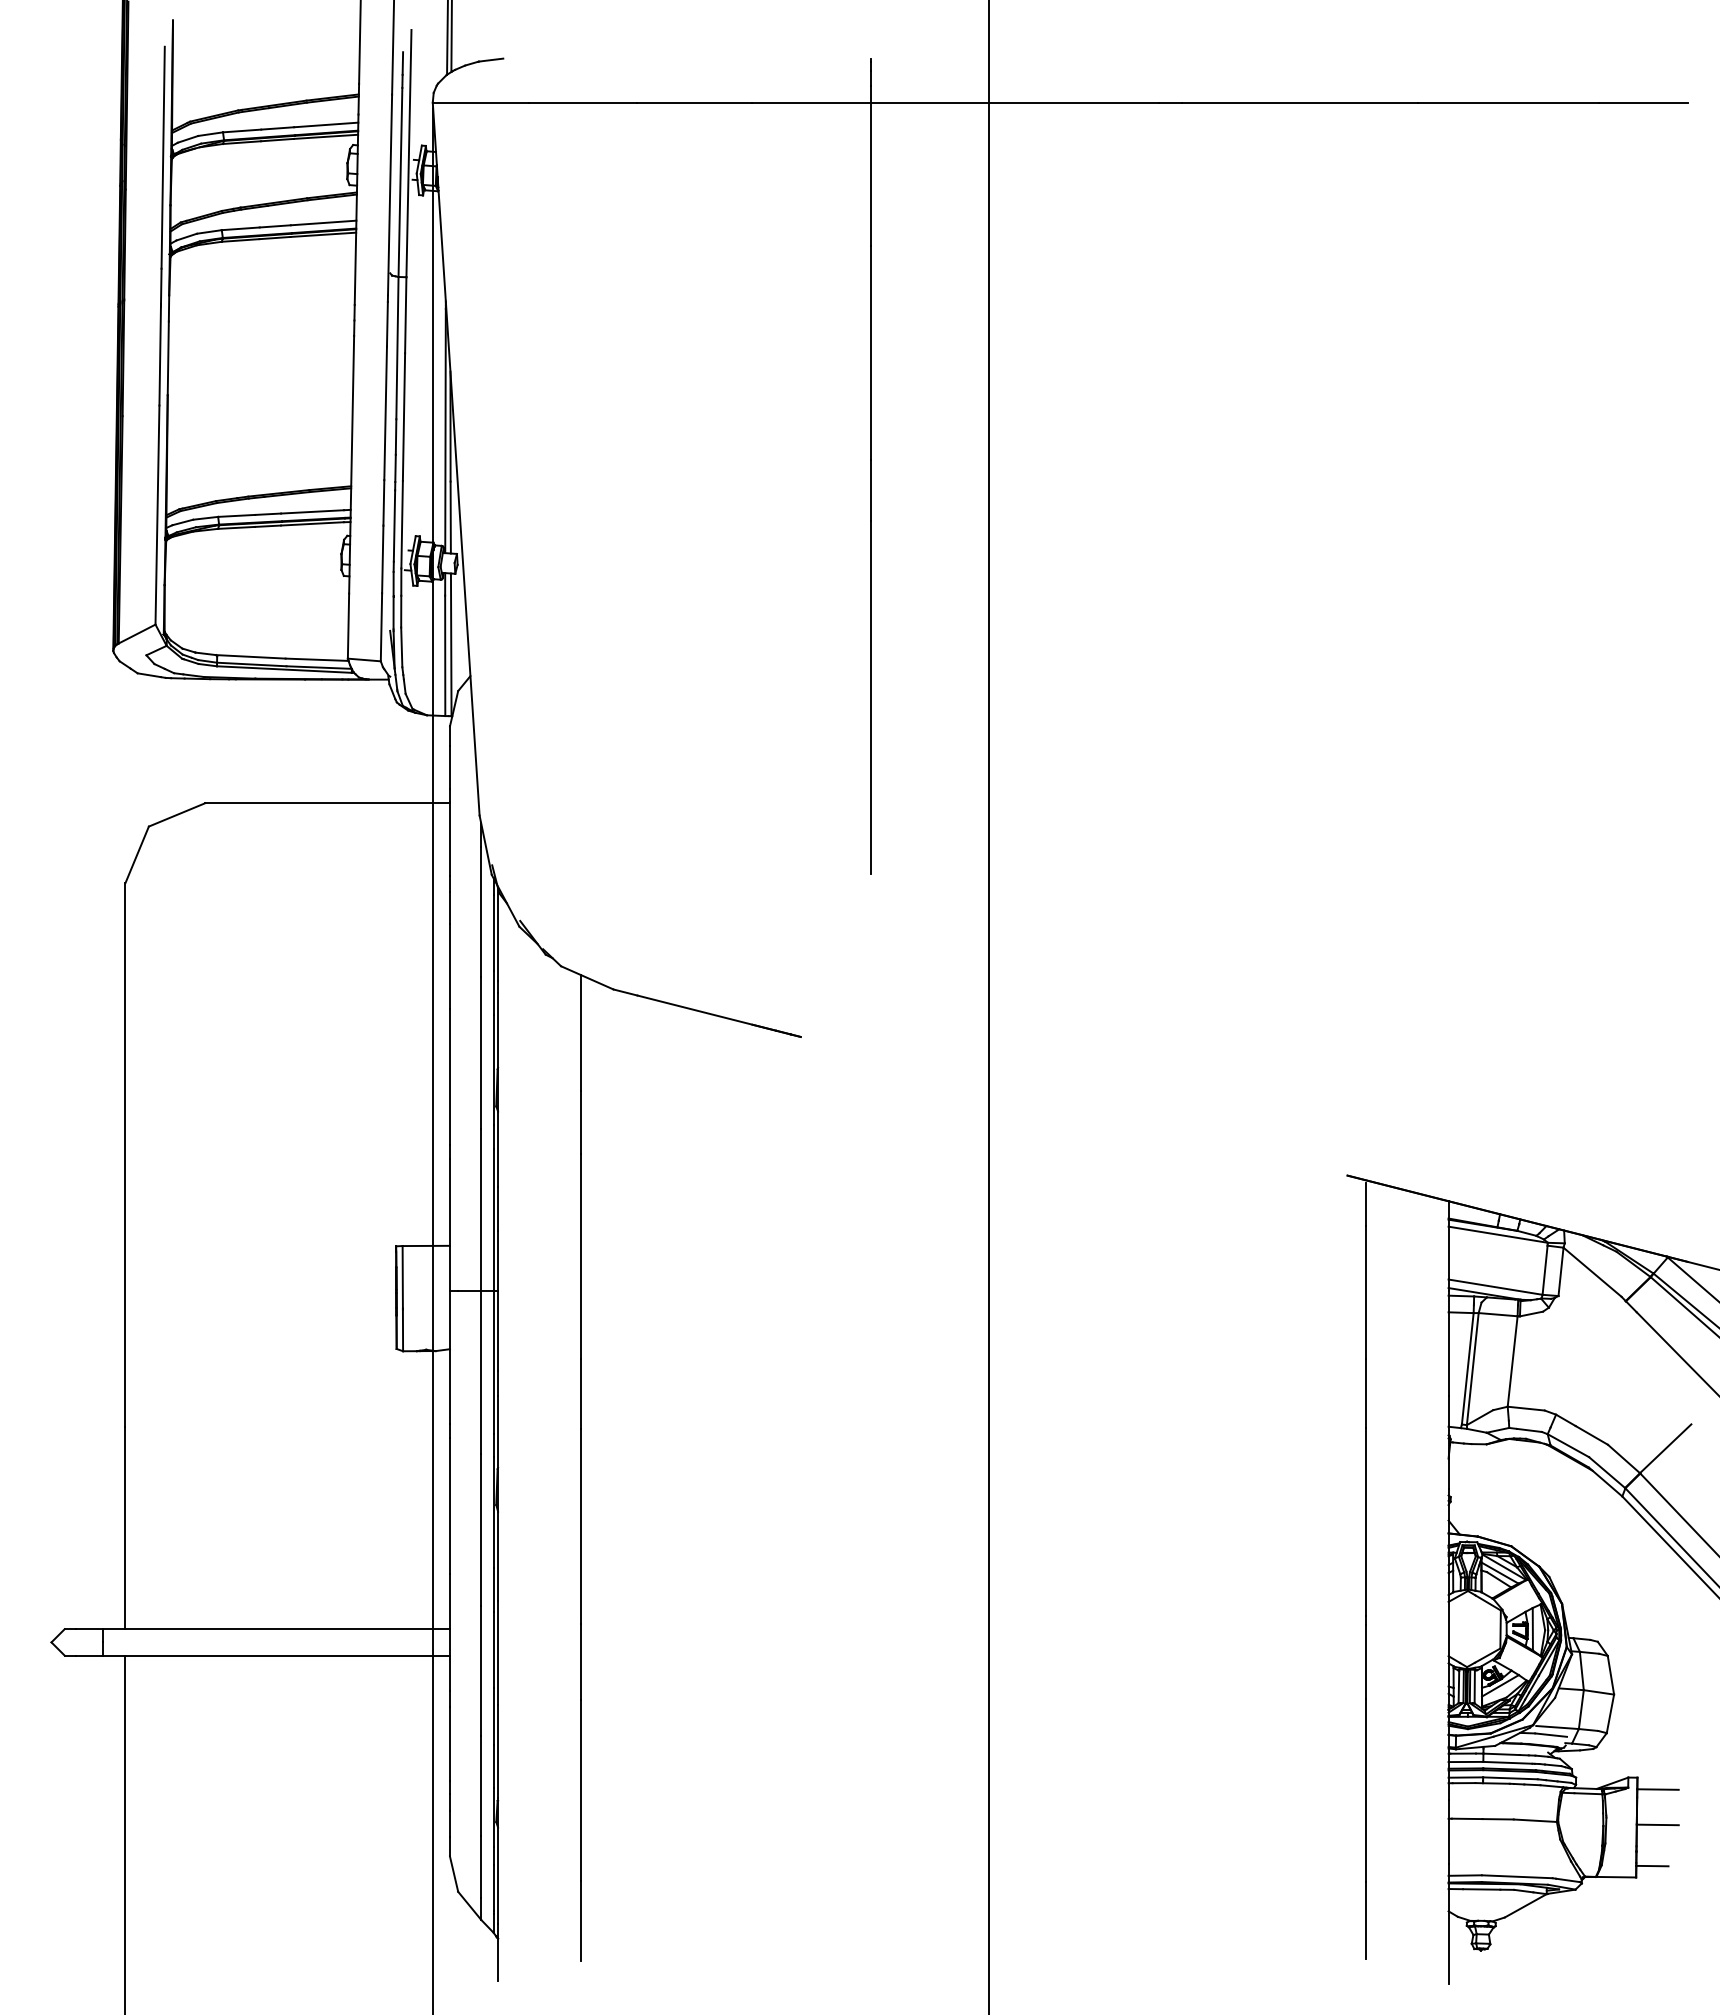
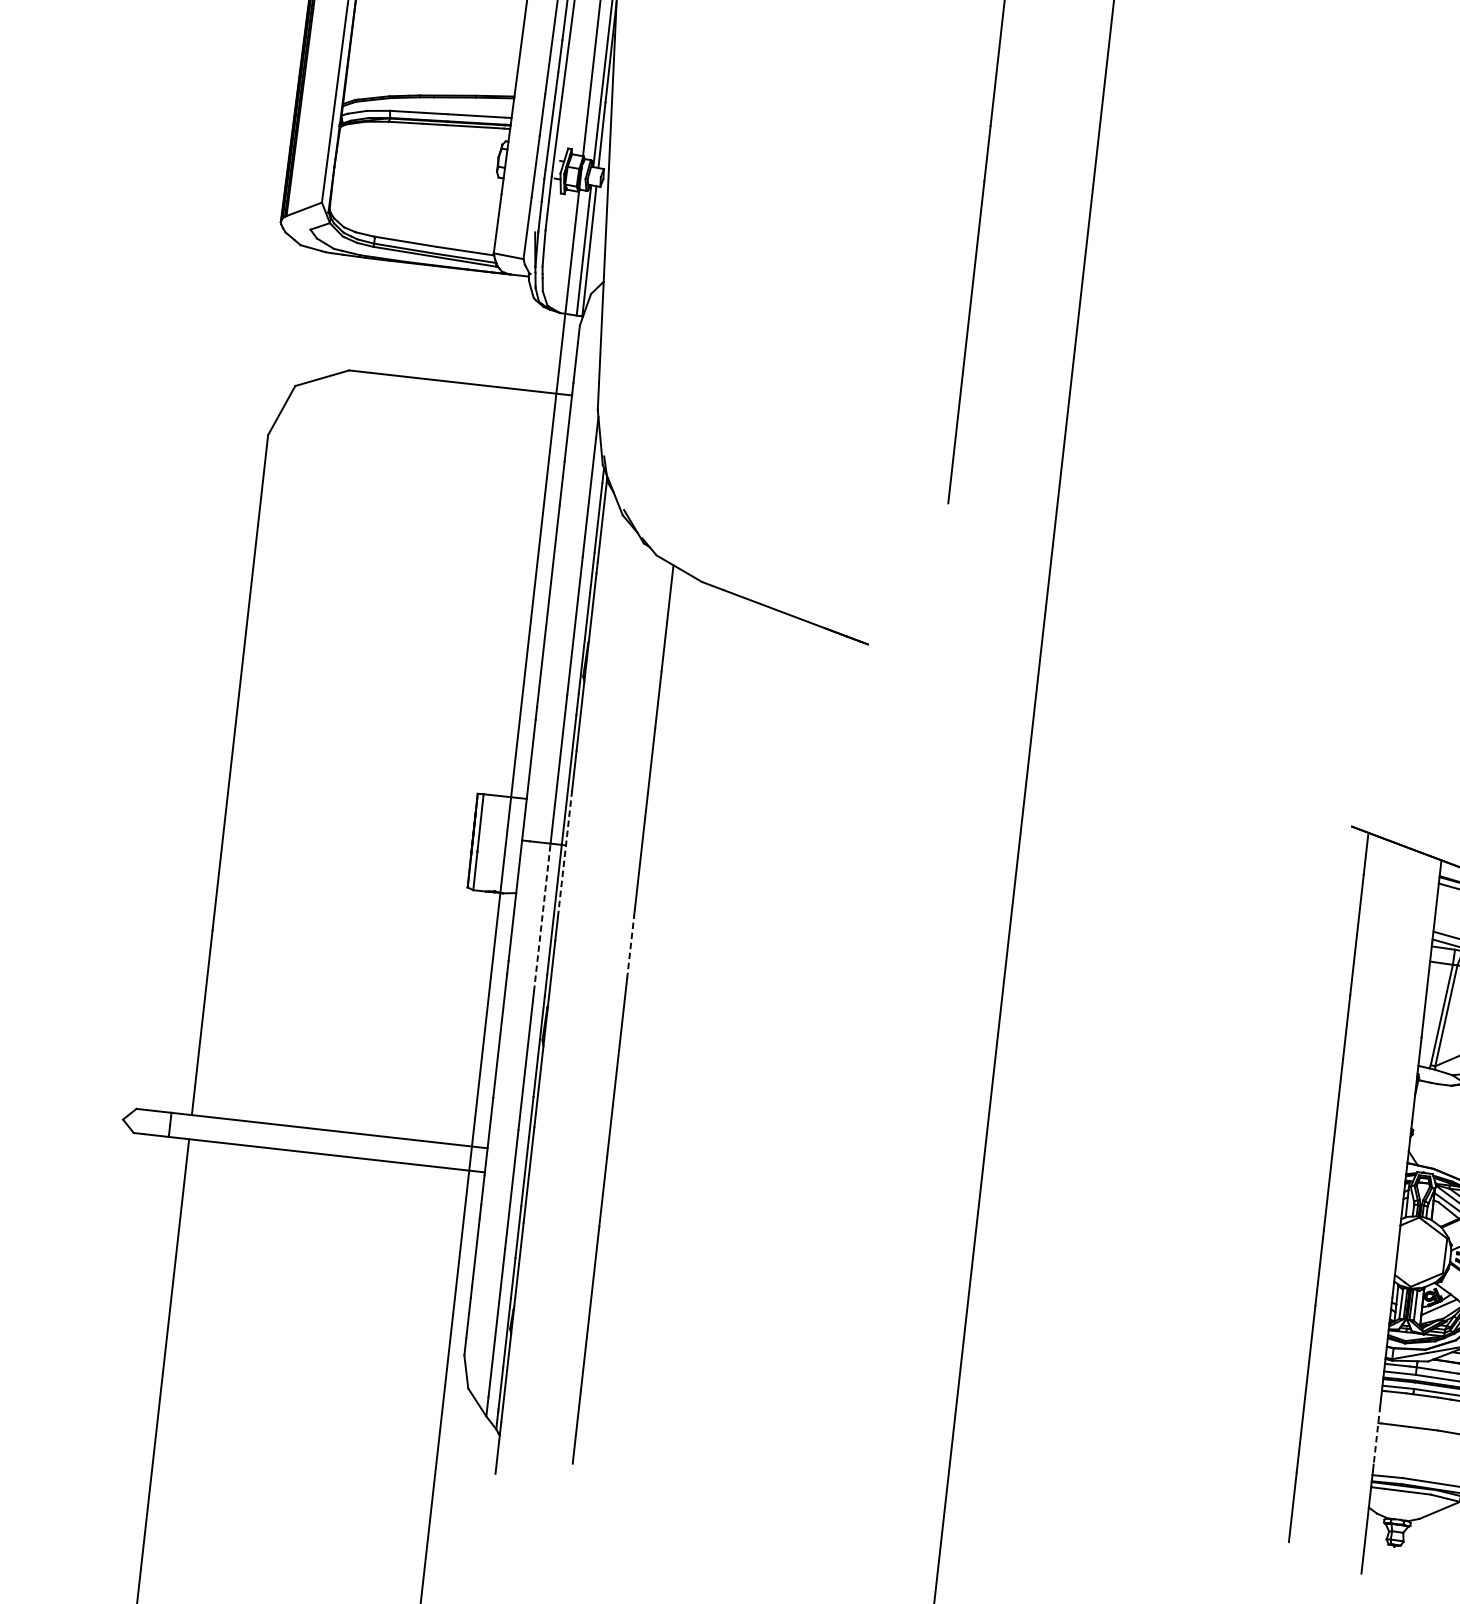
line: (498, 1301) -> (565, 854), solid -> dashed
line: (481, 1372) -> (542, 917), solid -> dashed
line: (580, 1393) -> (630, 946), solid -> dashed
line: (1448, 1832) -> (1376, 1435), solid -> dashed

